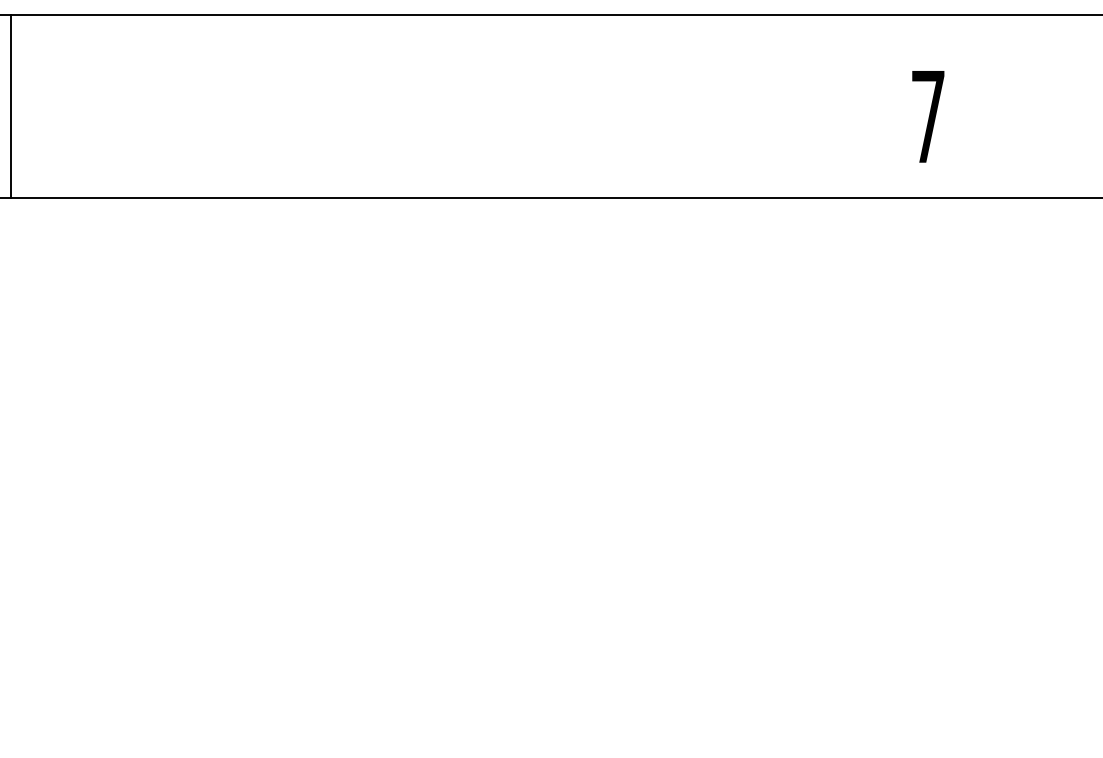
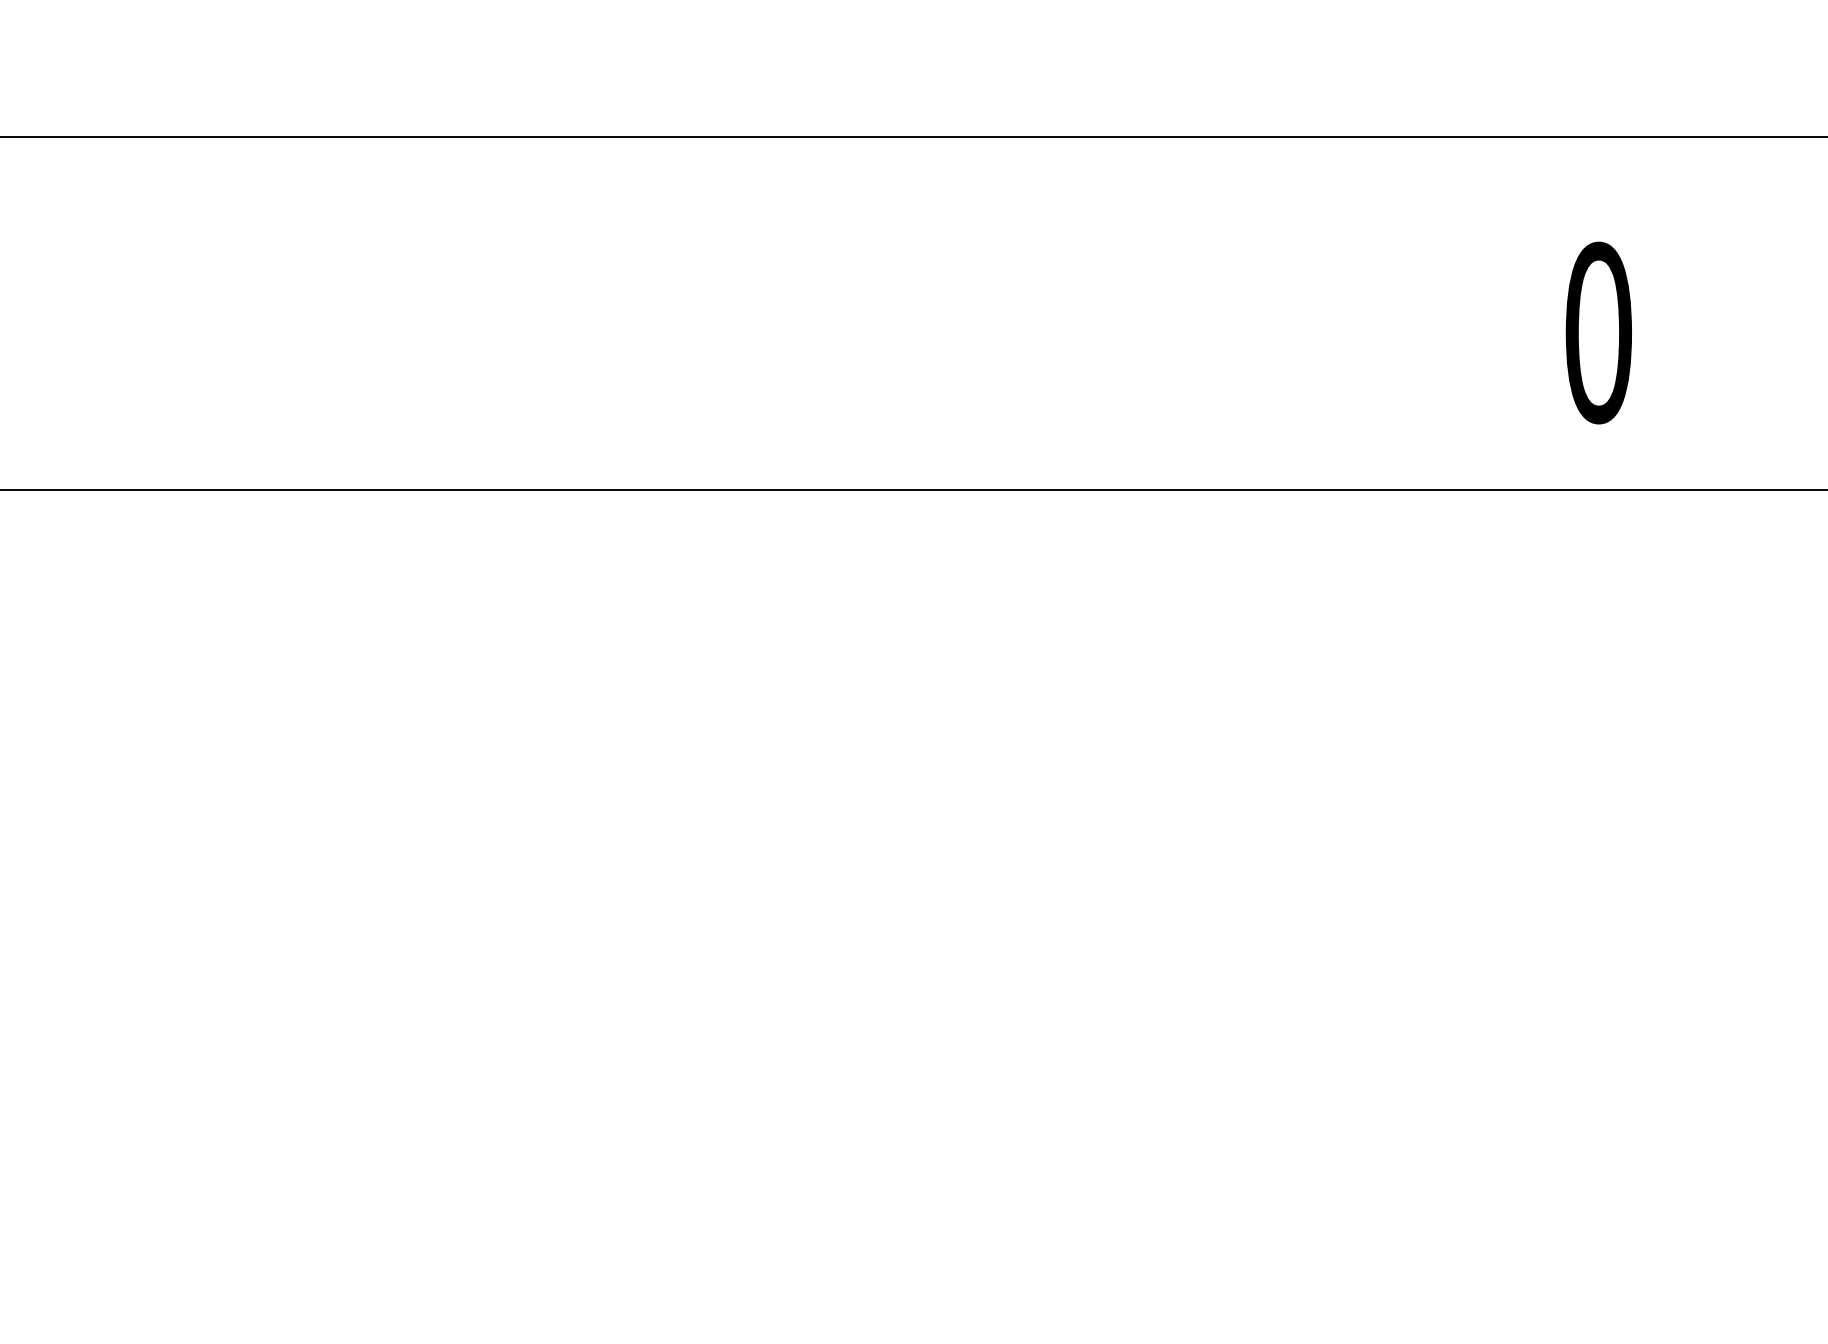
text: (928, 116) -> (1599, 332), 7 -> 0

